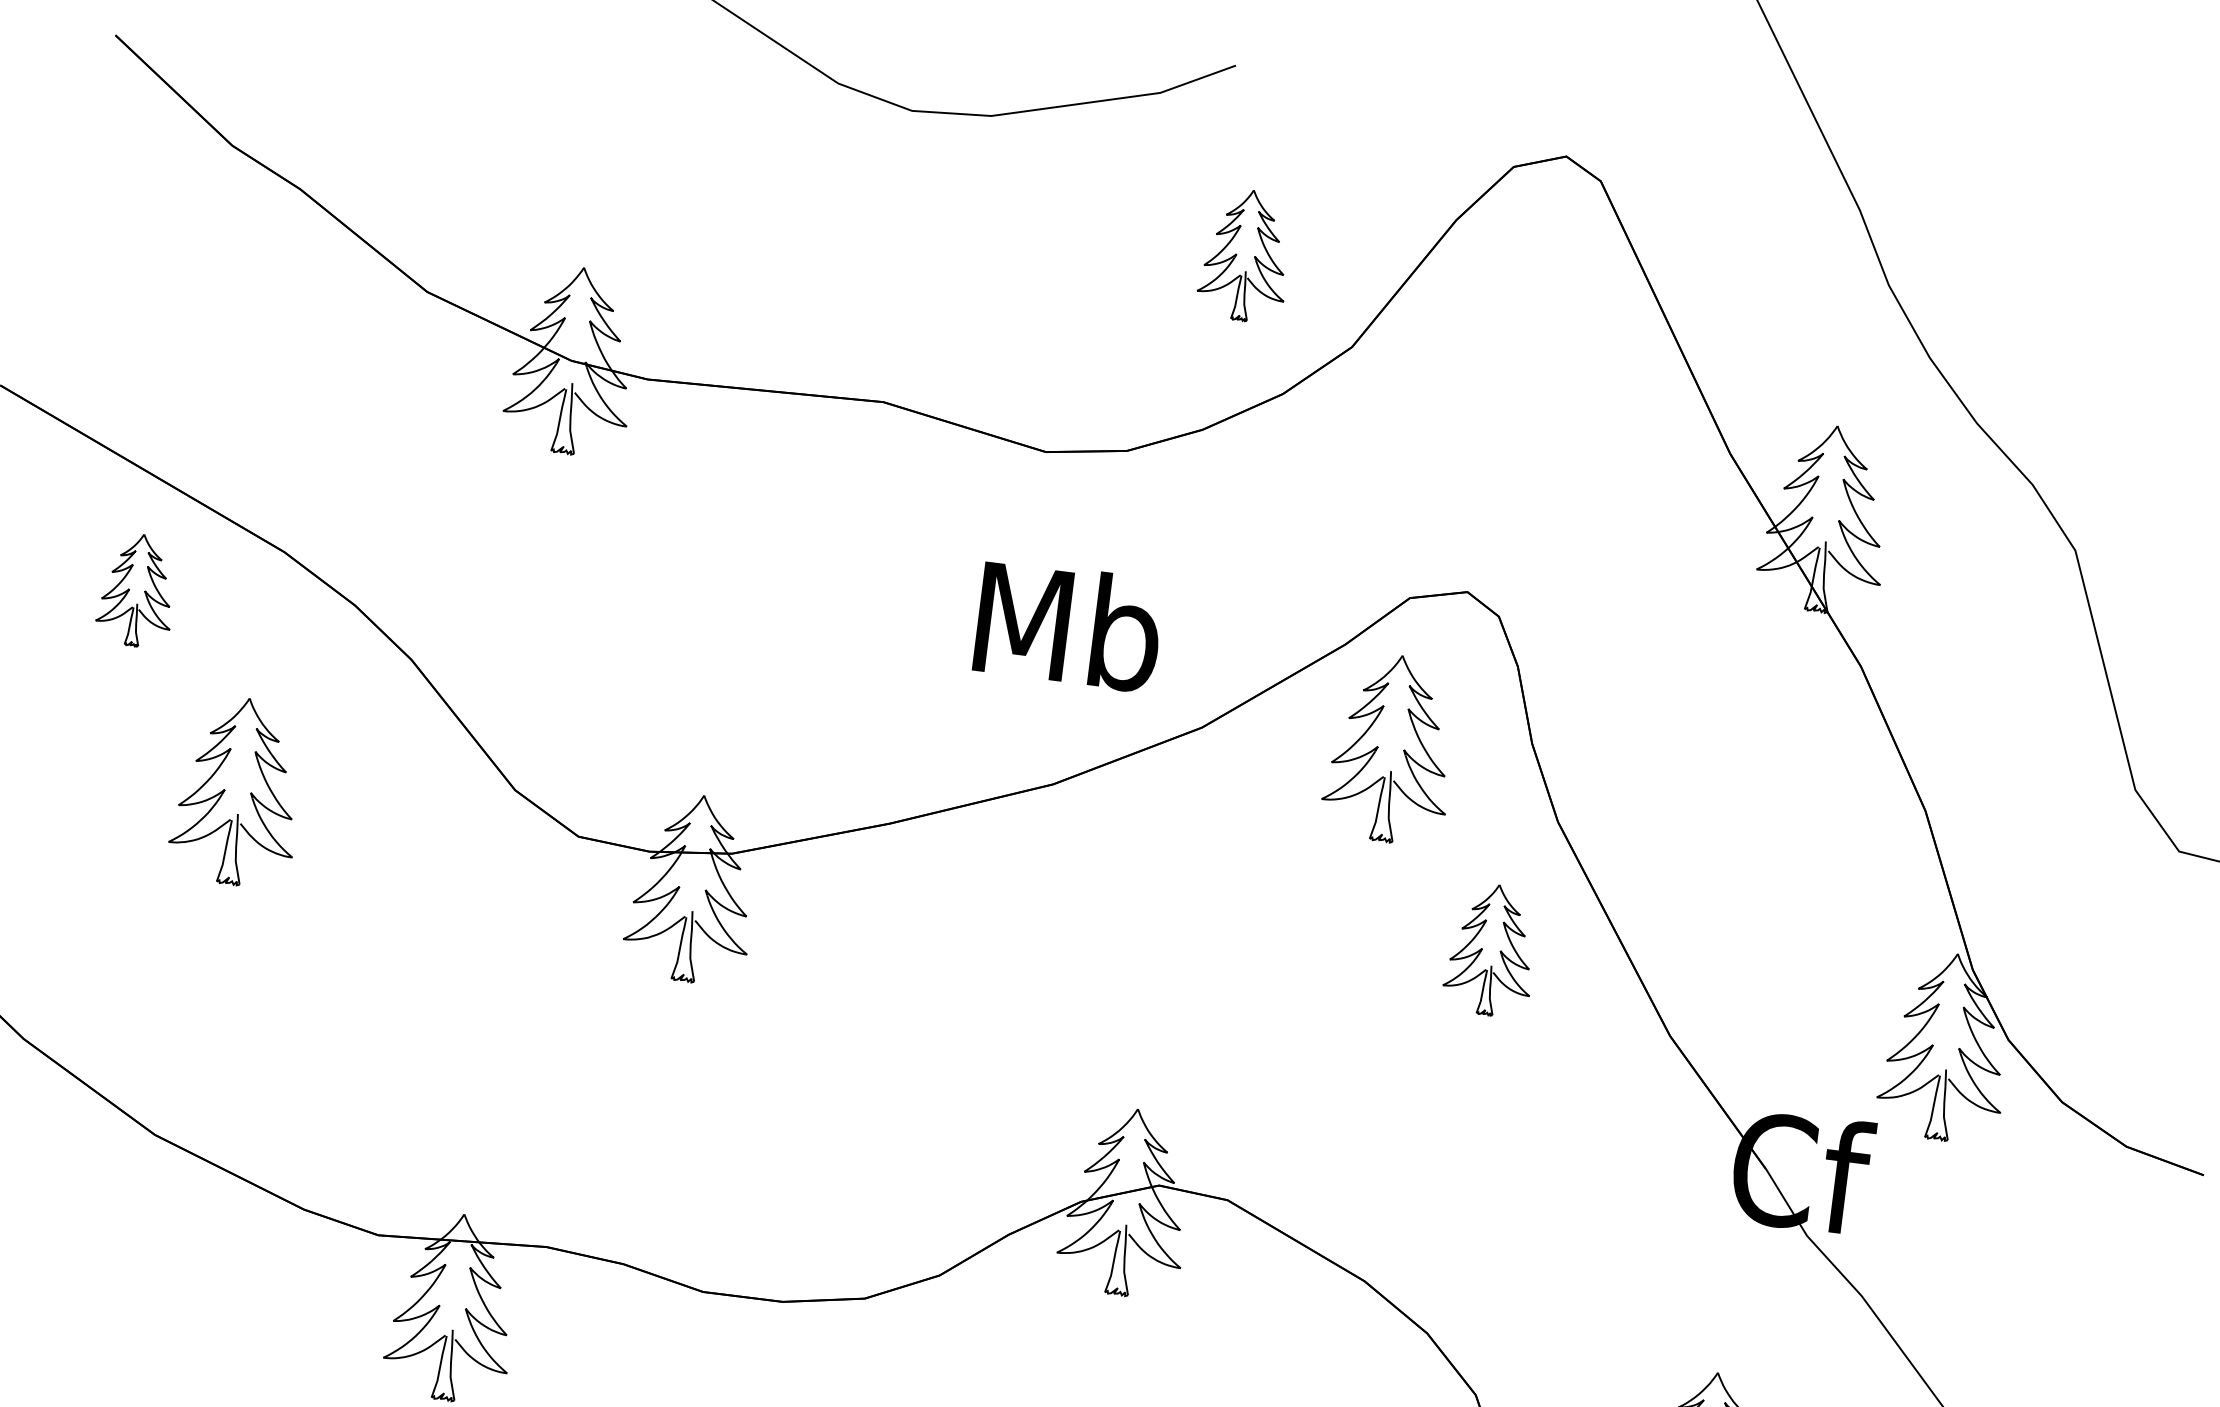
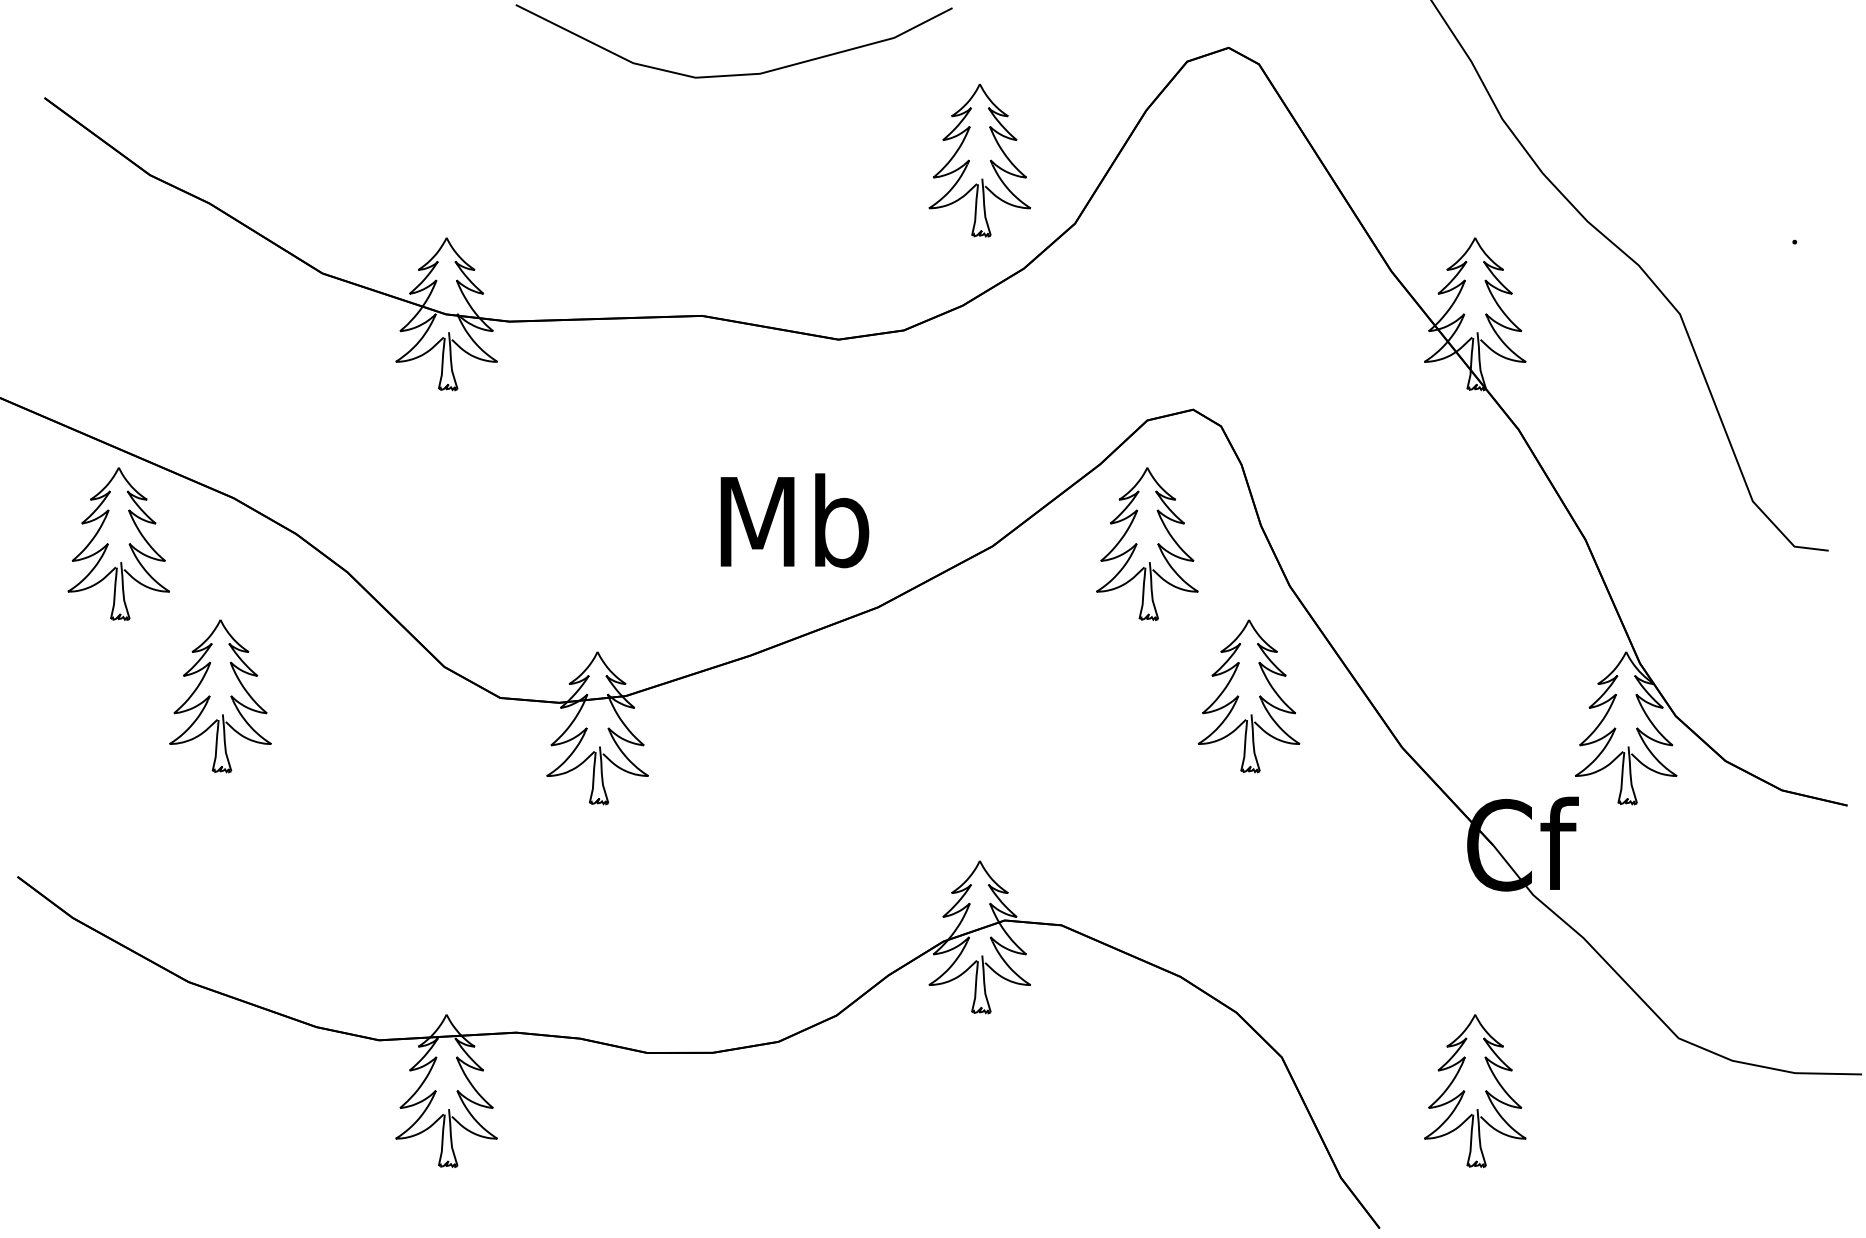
part: (1245, 255) -> (979, 160), size x1.43
part: (137, 589) -> (118, 543), size x1.67
text: (1068, 625) -> (794, 520), moved
part: (1490, 950) -> (1248, 696), size x1.43

